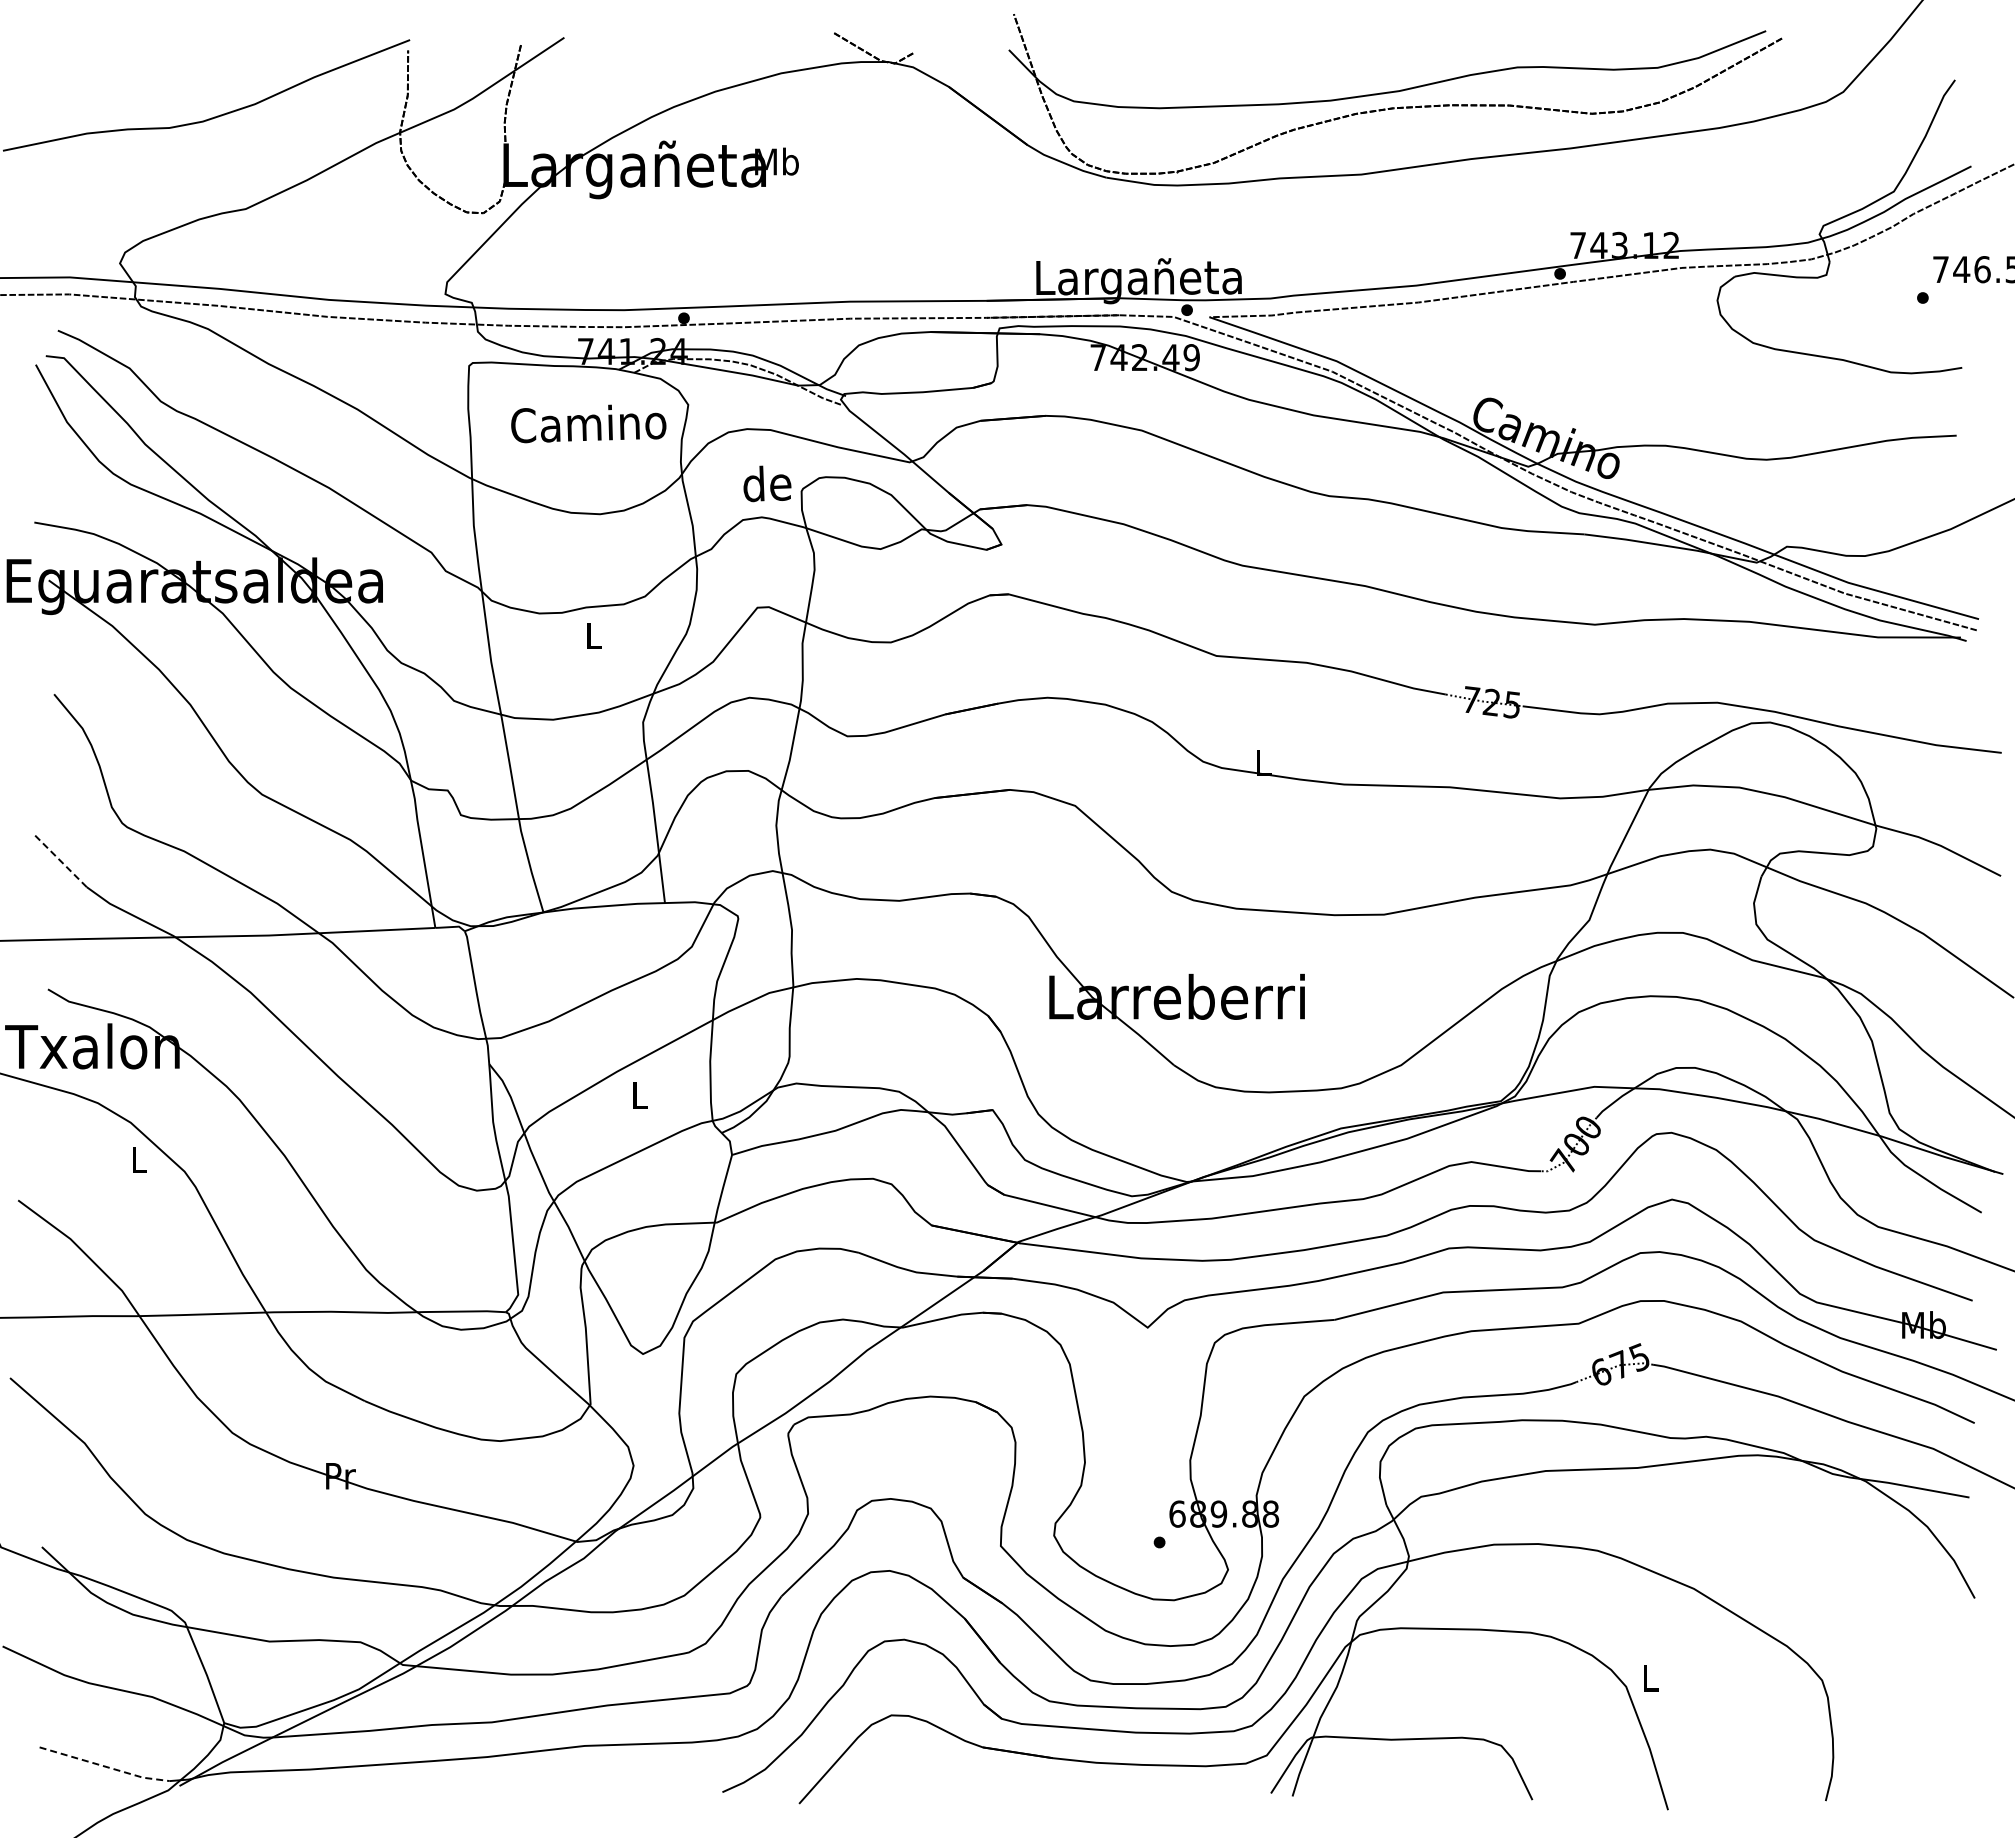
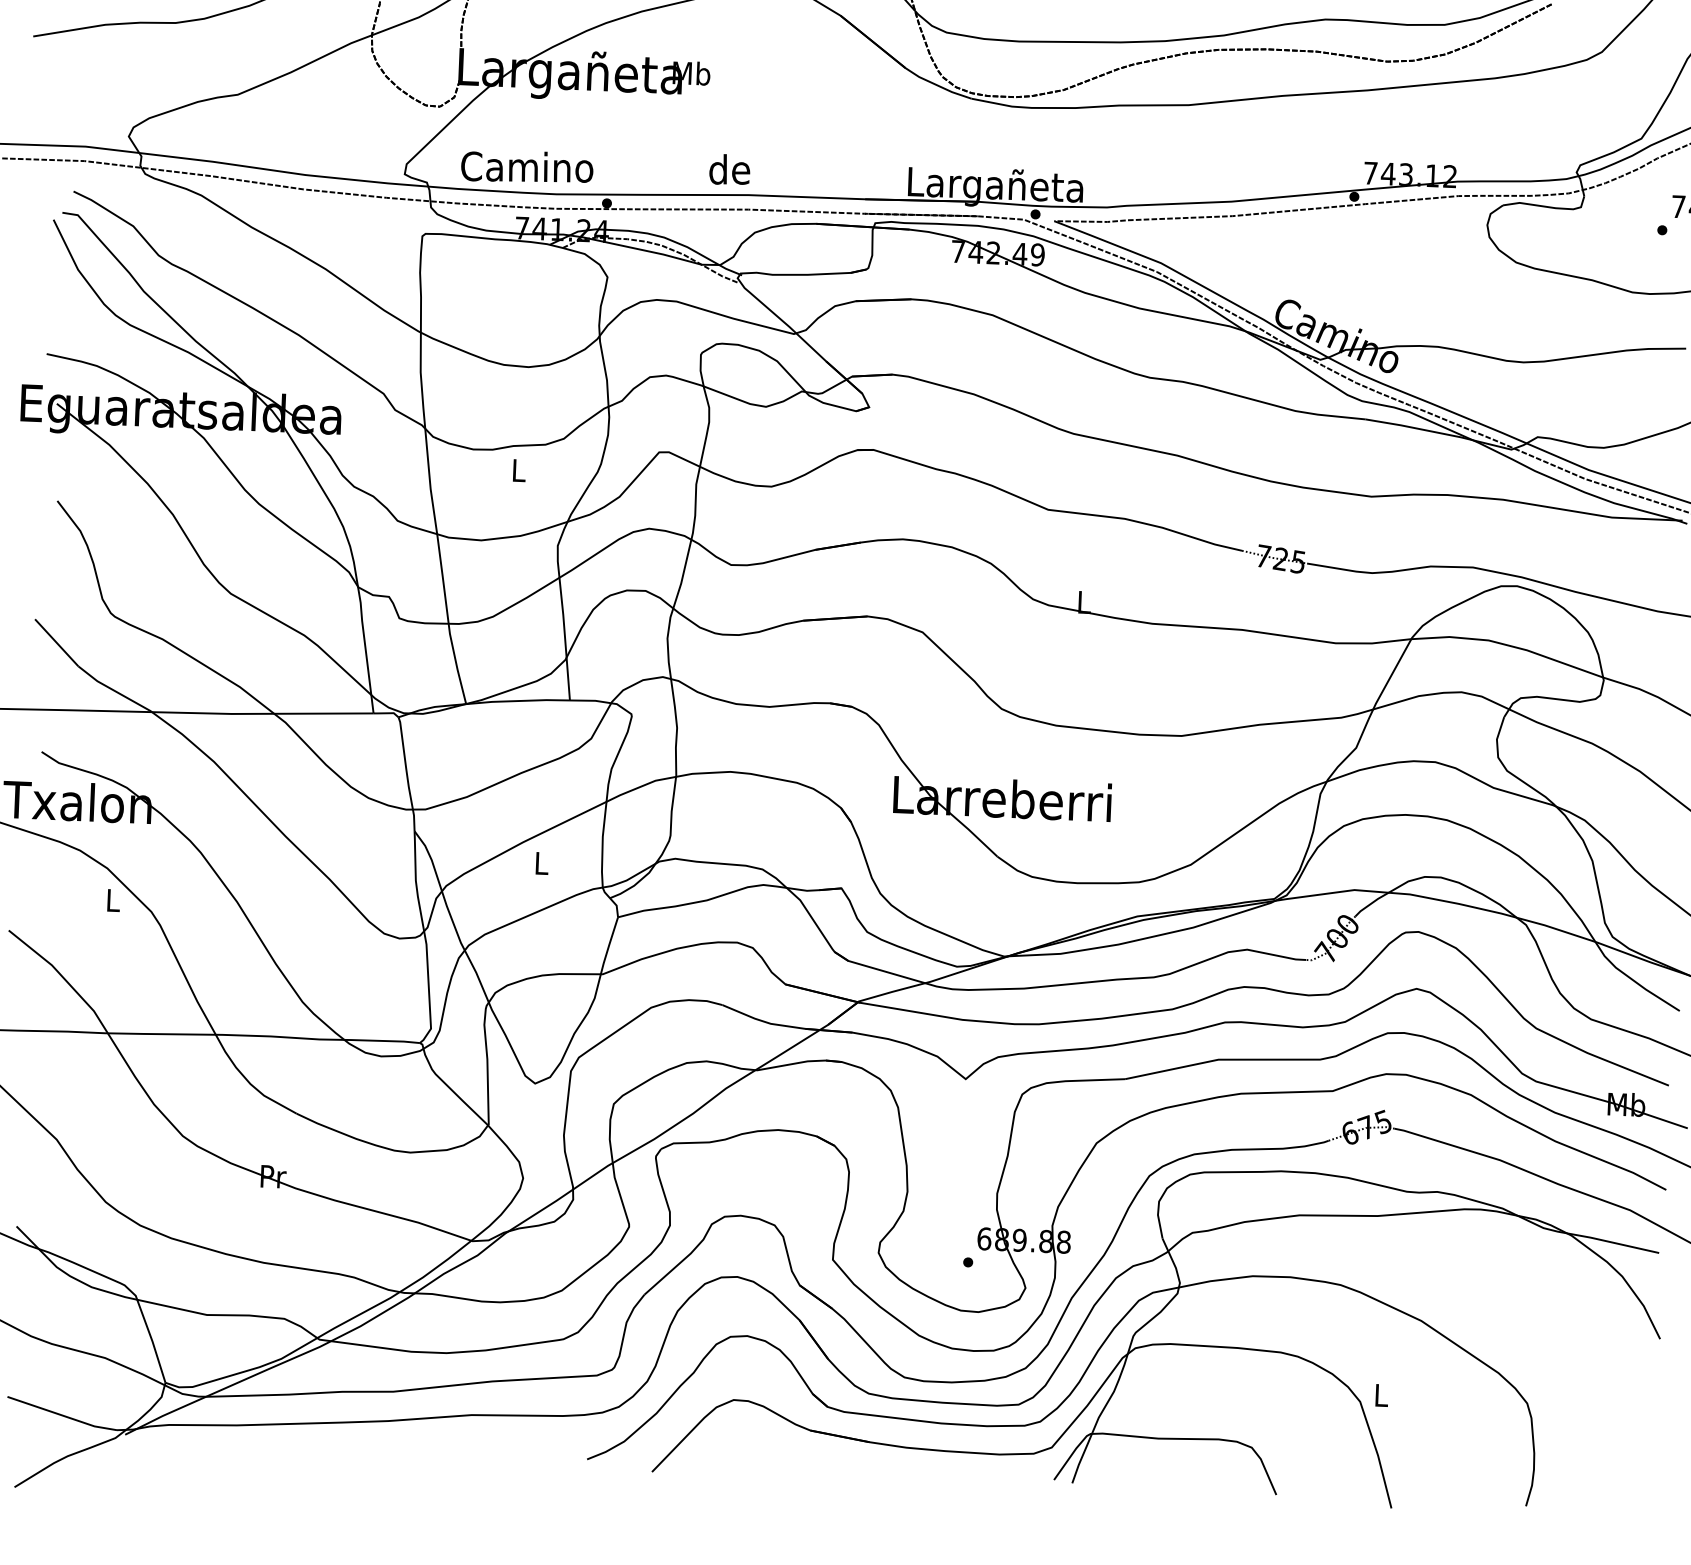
text: (588, 423) -> (527, 166), moved
text: (767, 483) -> (729, 169), moved
line: (60, 860) -> (56, 642), dashed -> solid
line: (104, 1766) -> (62, 1415), dashed -> solid

